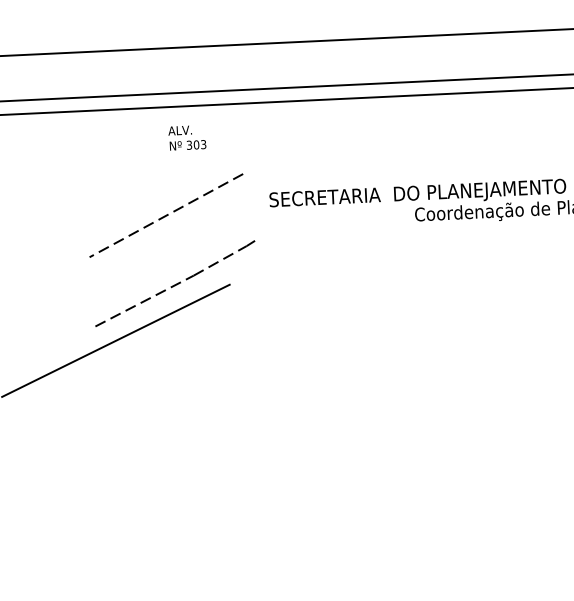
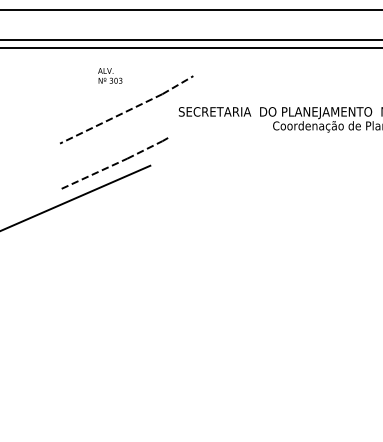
text: (187, 137) -> (110, 75), moved
line: (265, 159) -> (177, 85), added

